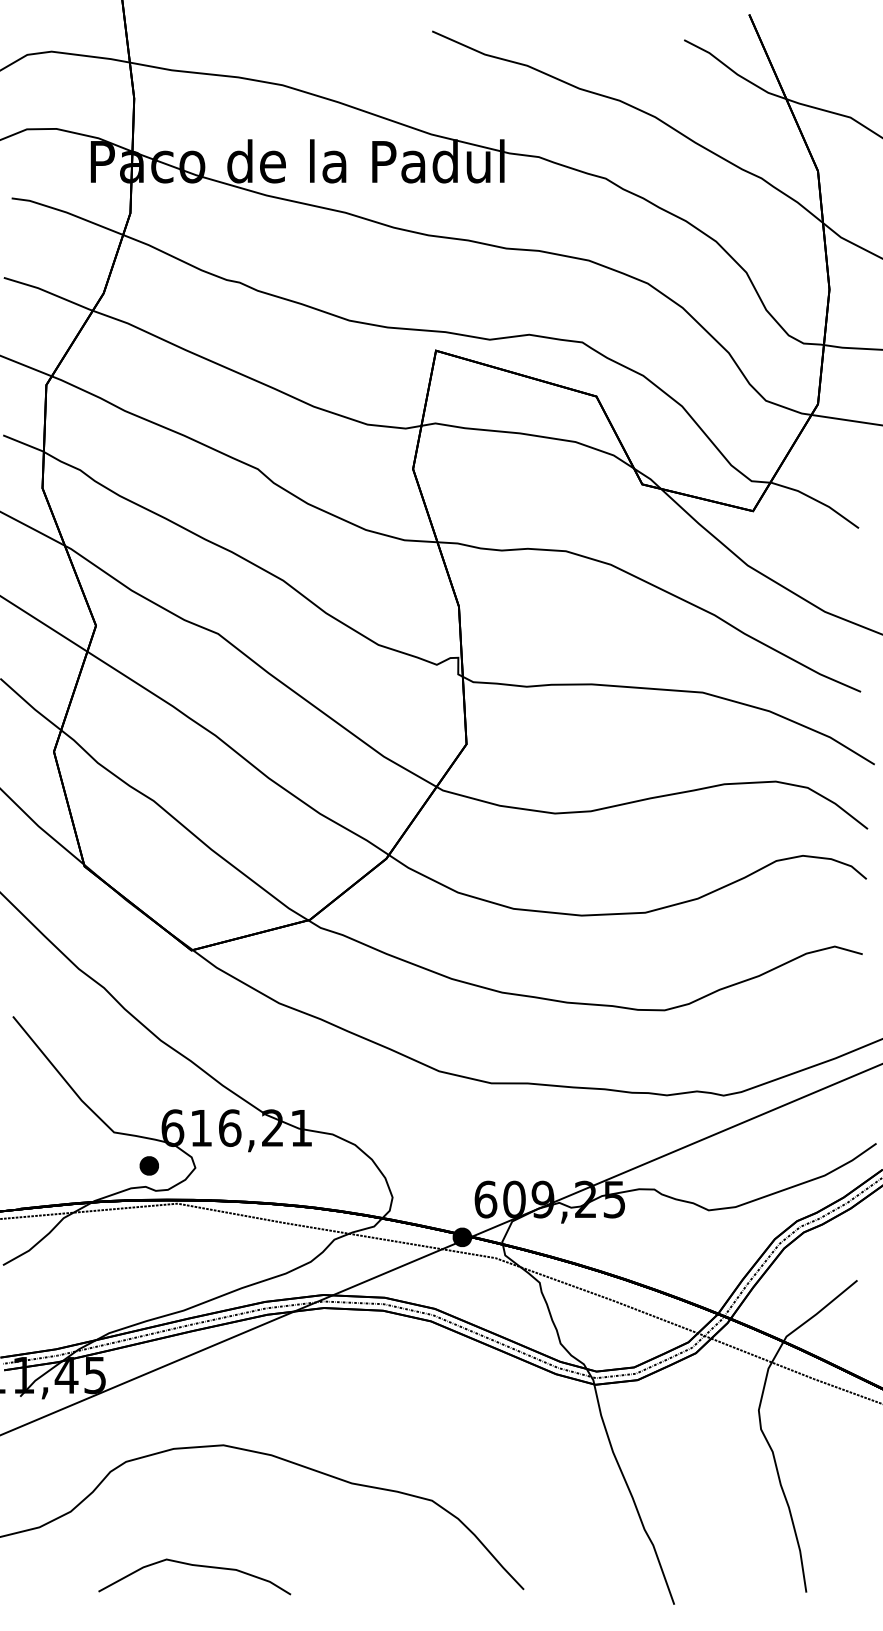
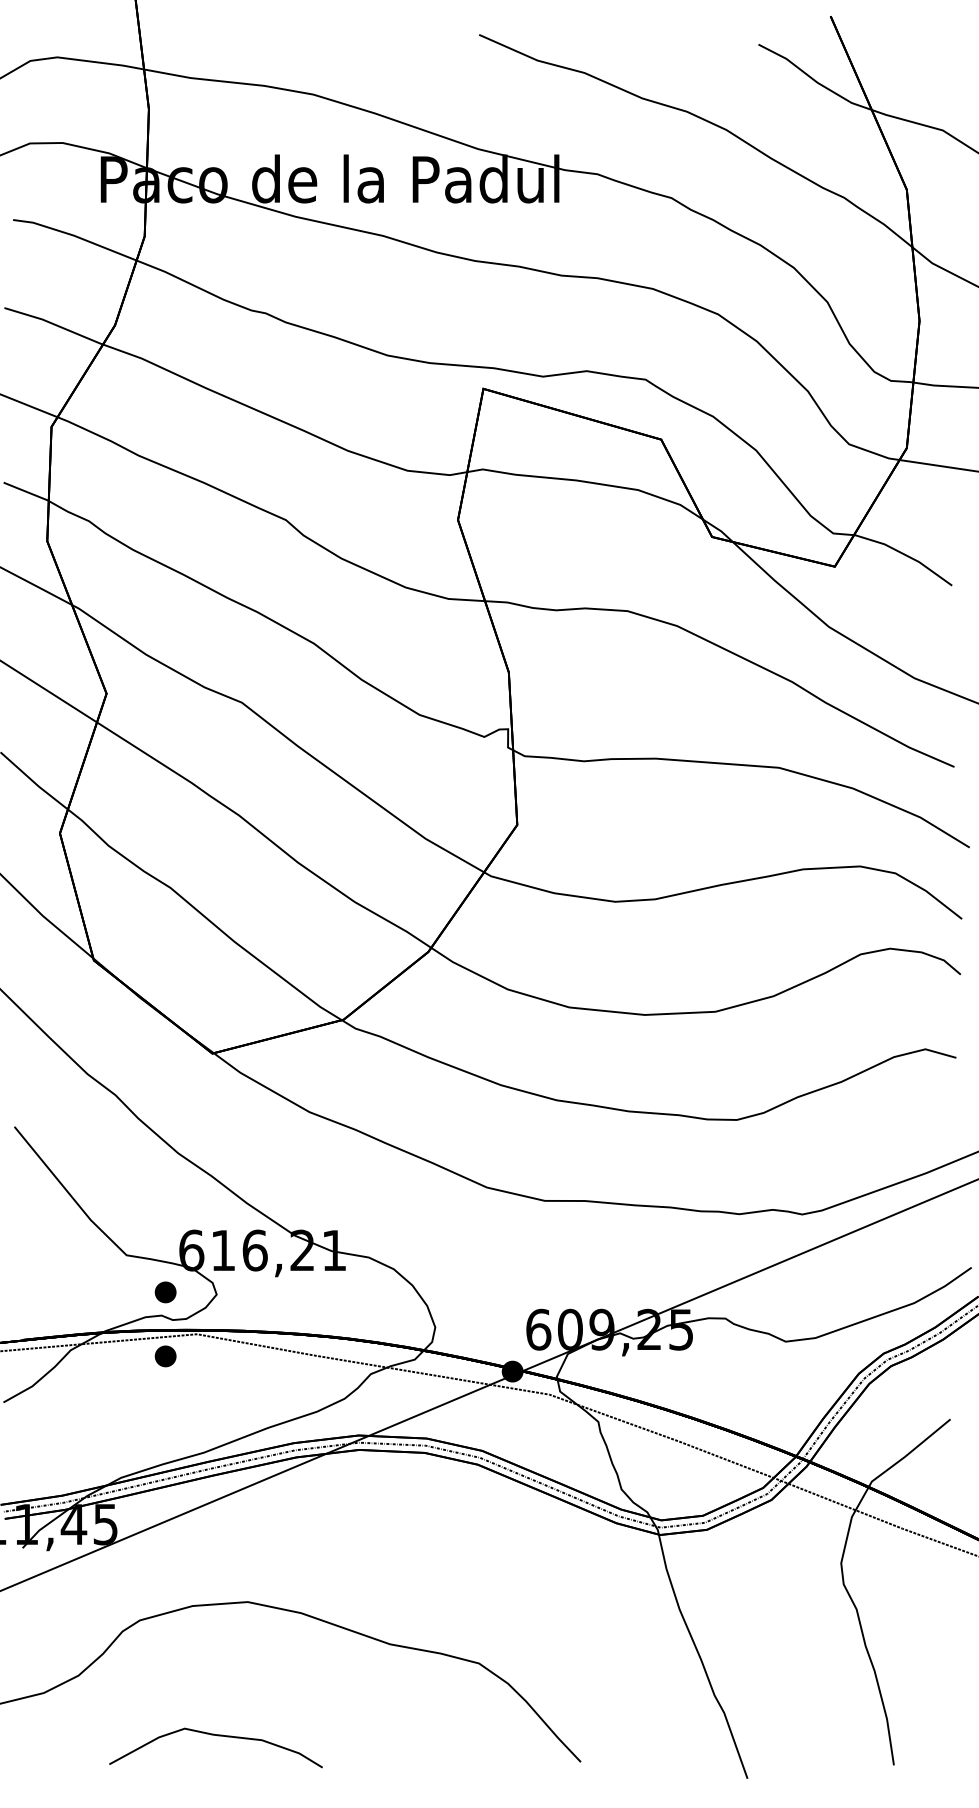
part: (149, 1223) -> (165, 1356), added

